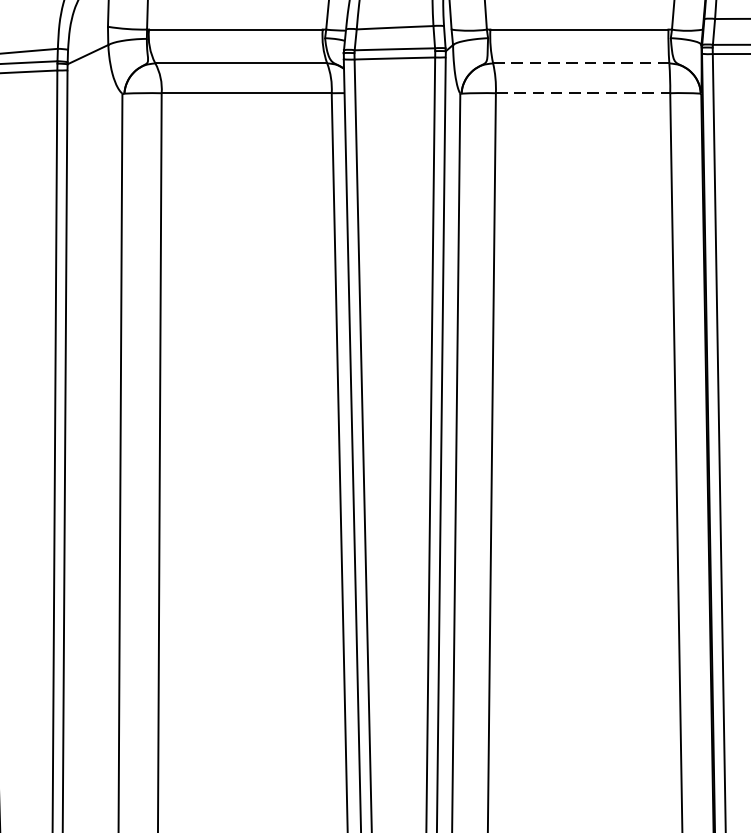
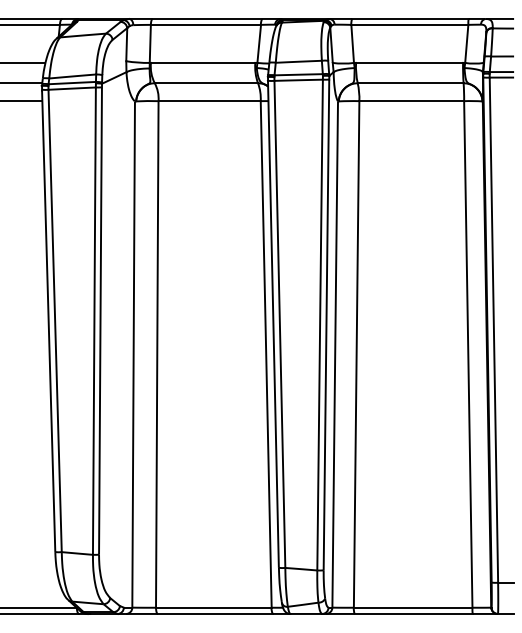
line: (580, 63) -> (410, 83), dashed -> solid
line: (584, 93) -> (412, 101), dashed -> solid

